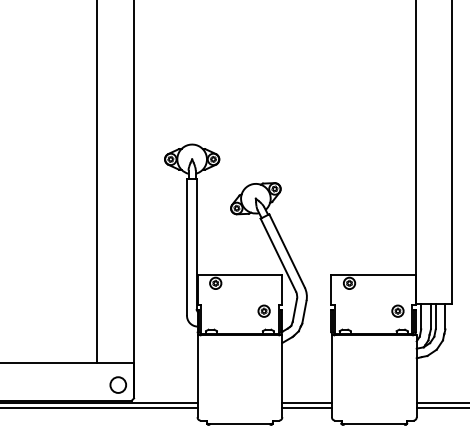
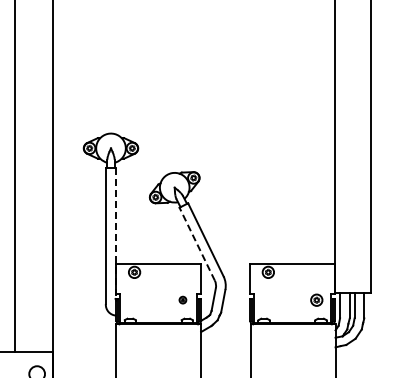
line: (196, 245) -> (115, 234), solid -> dashed
line: (278, 255) -> (197, 244), solid -> dashed
part: (263, 310) -> (182, 299), size x0.6

